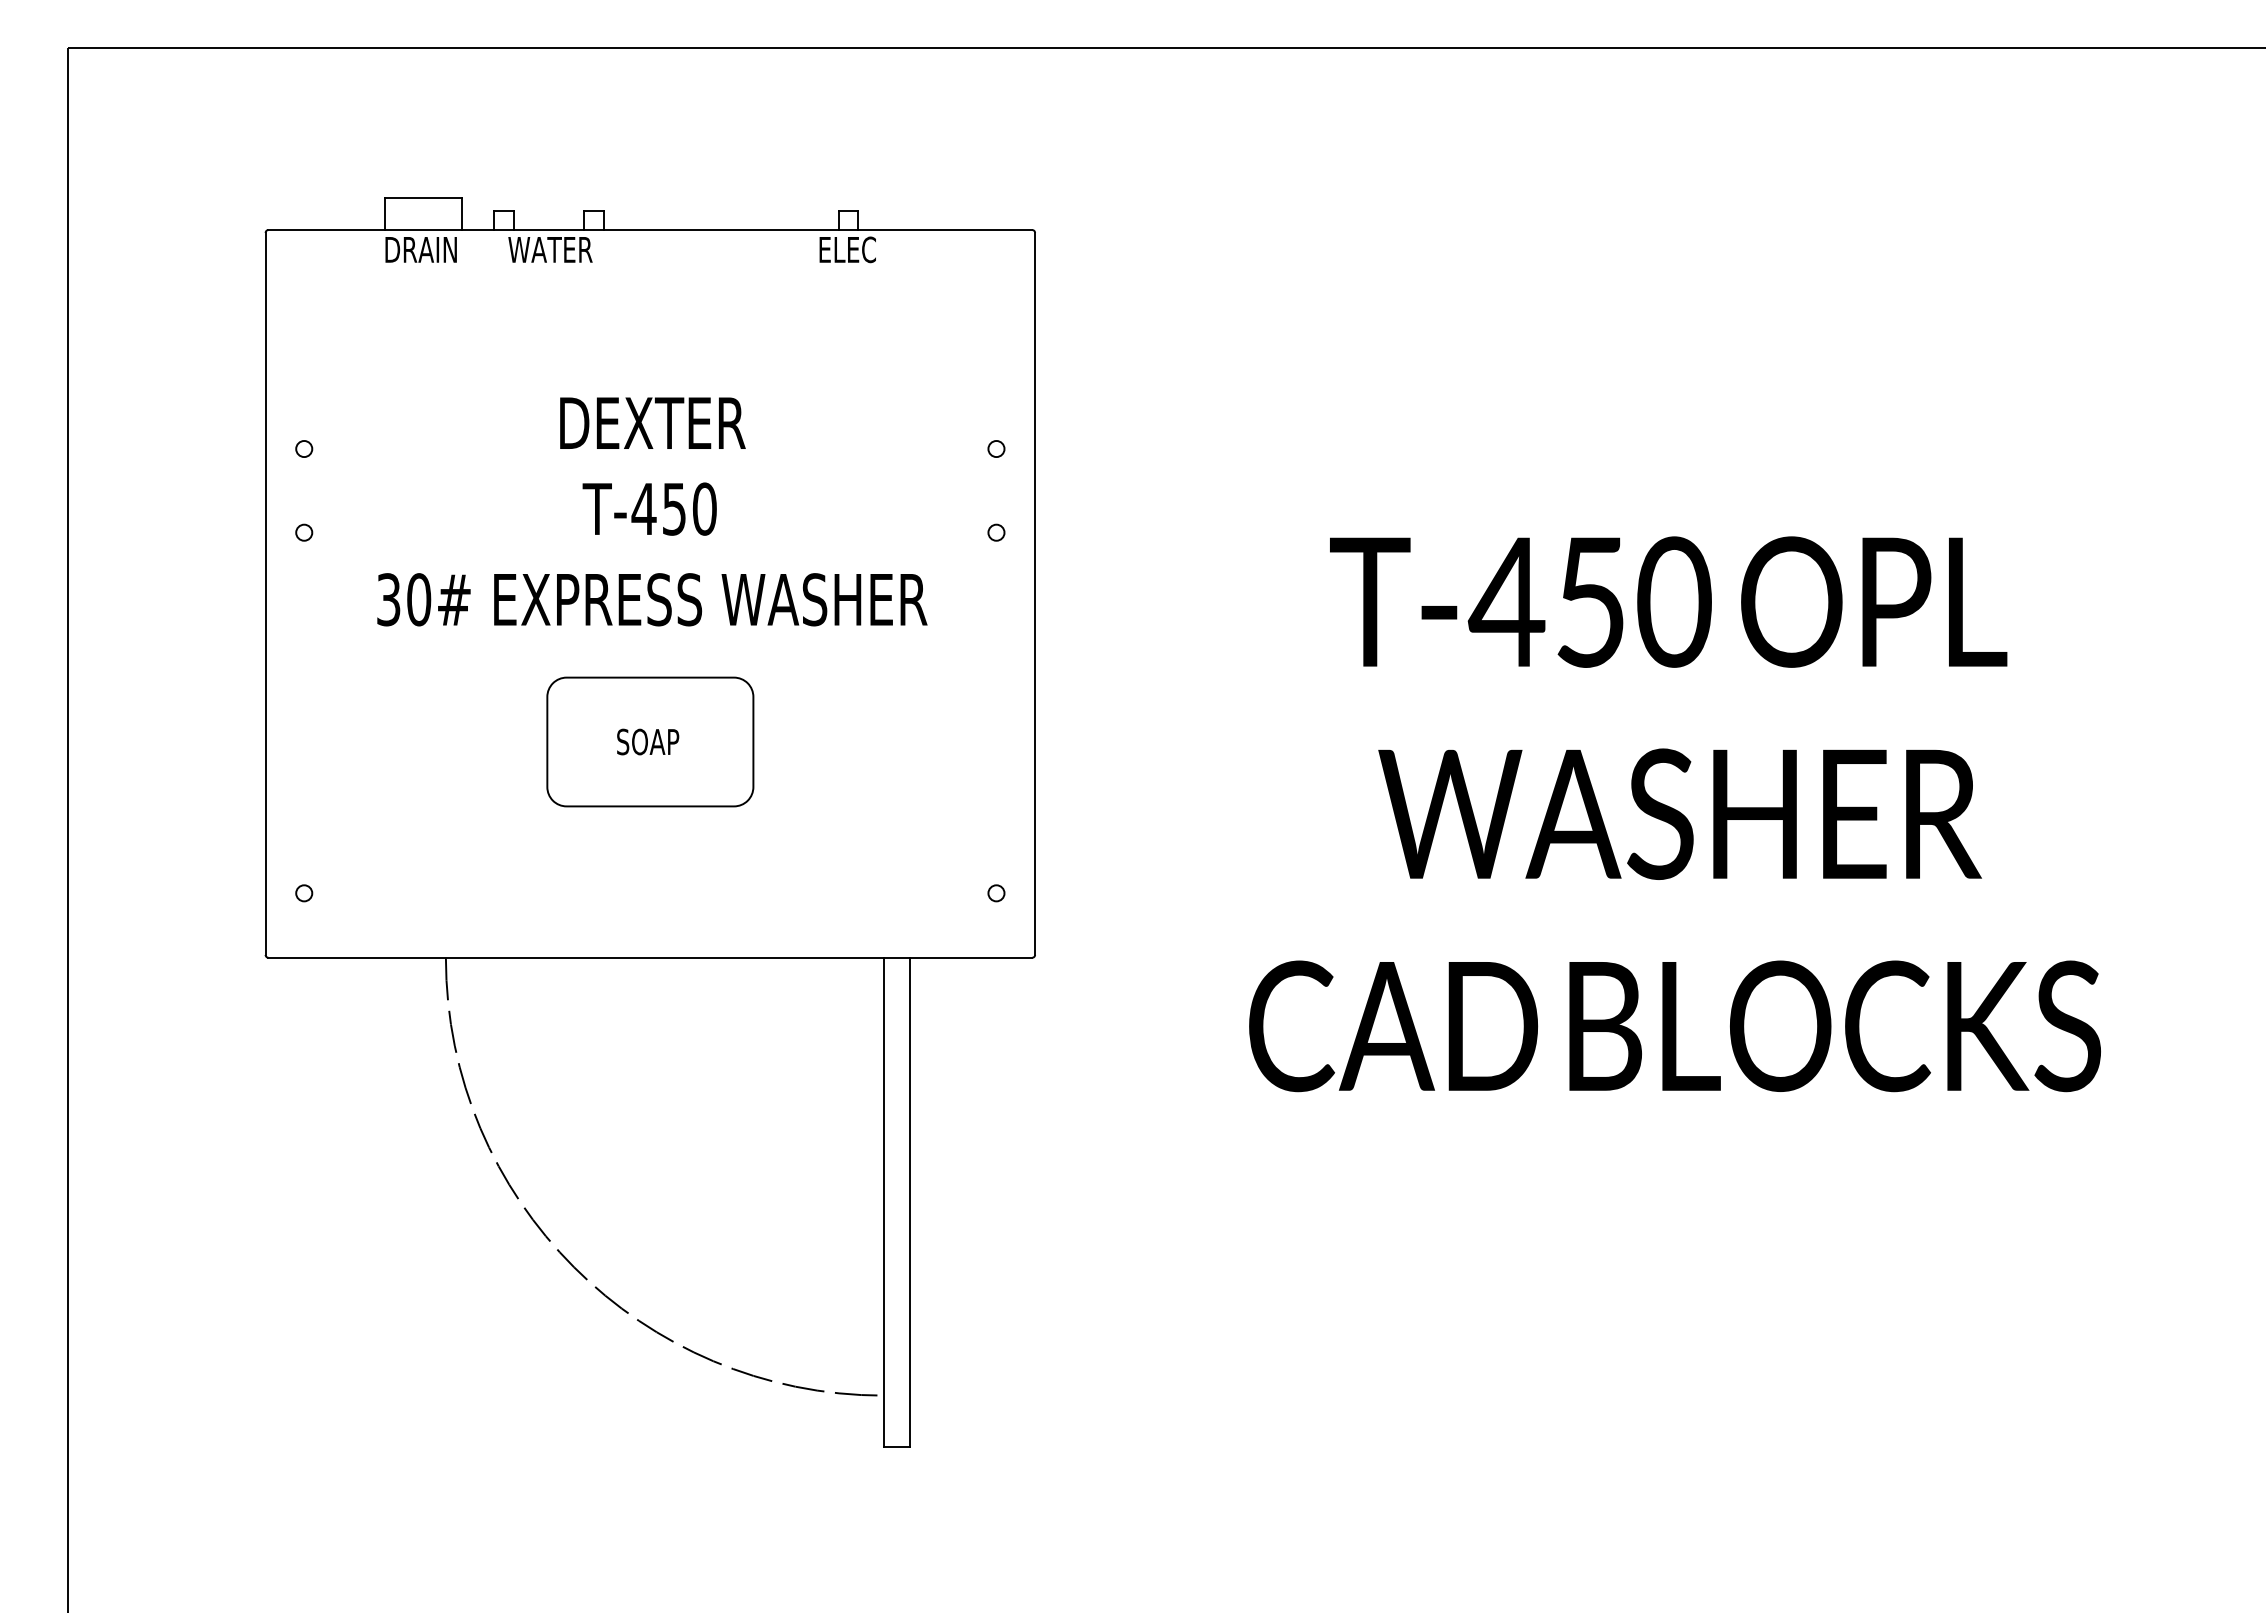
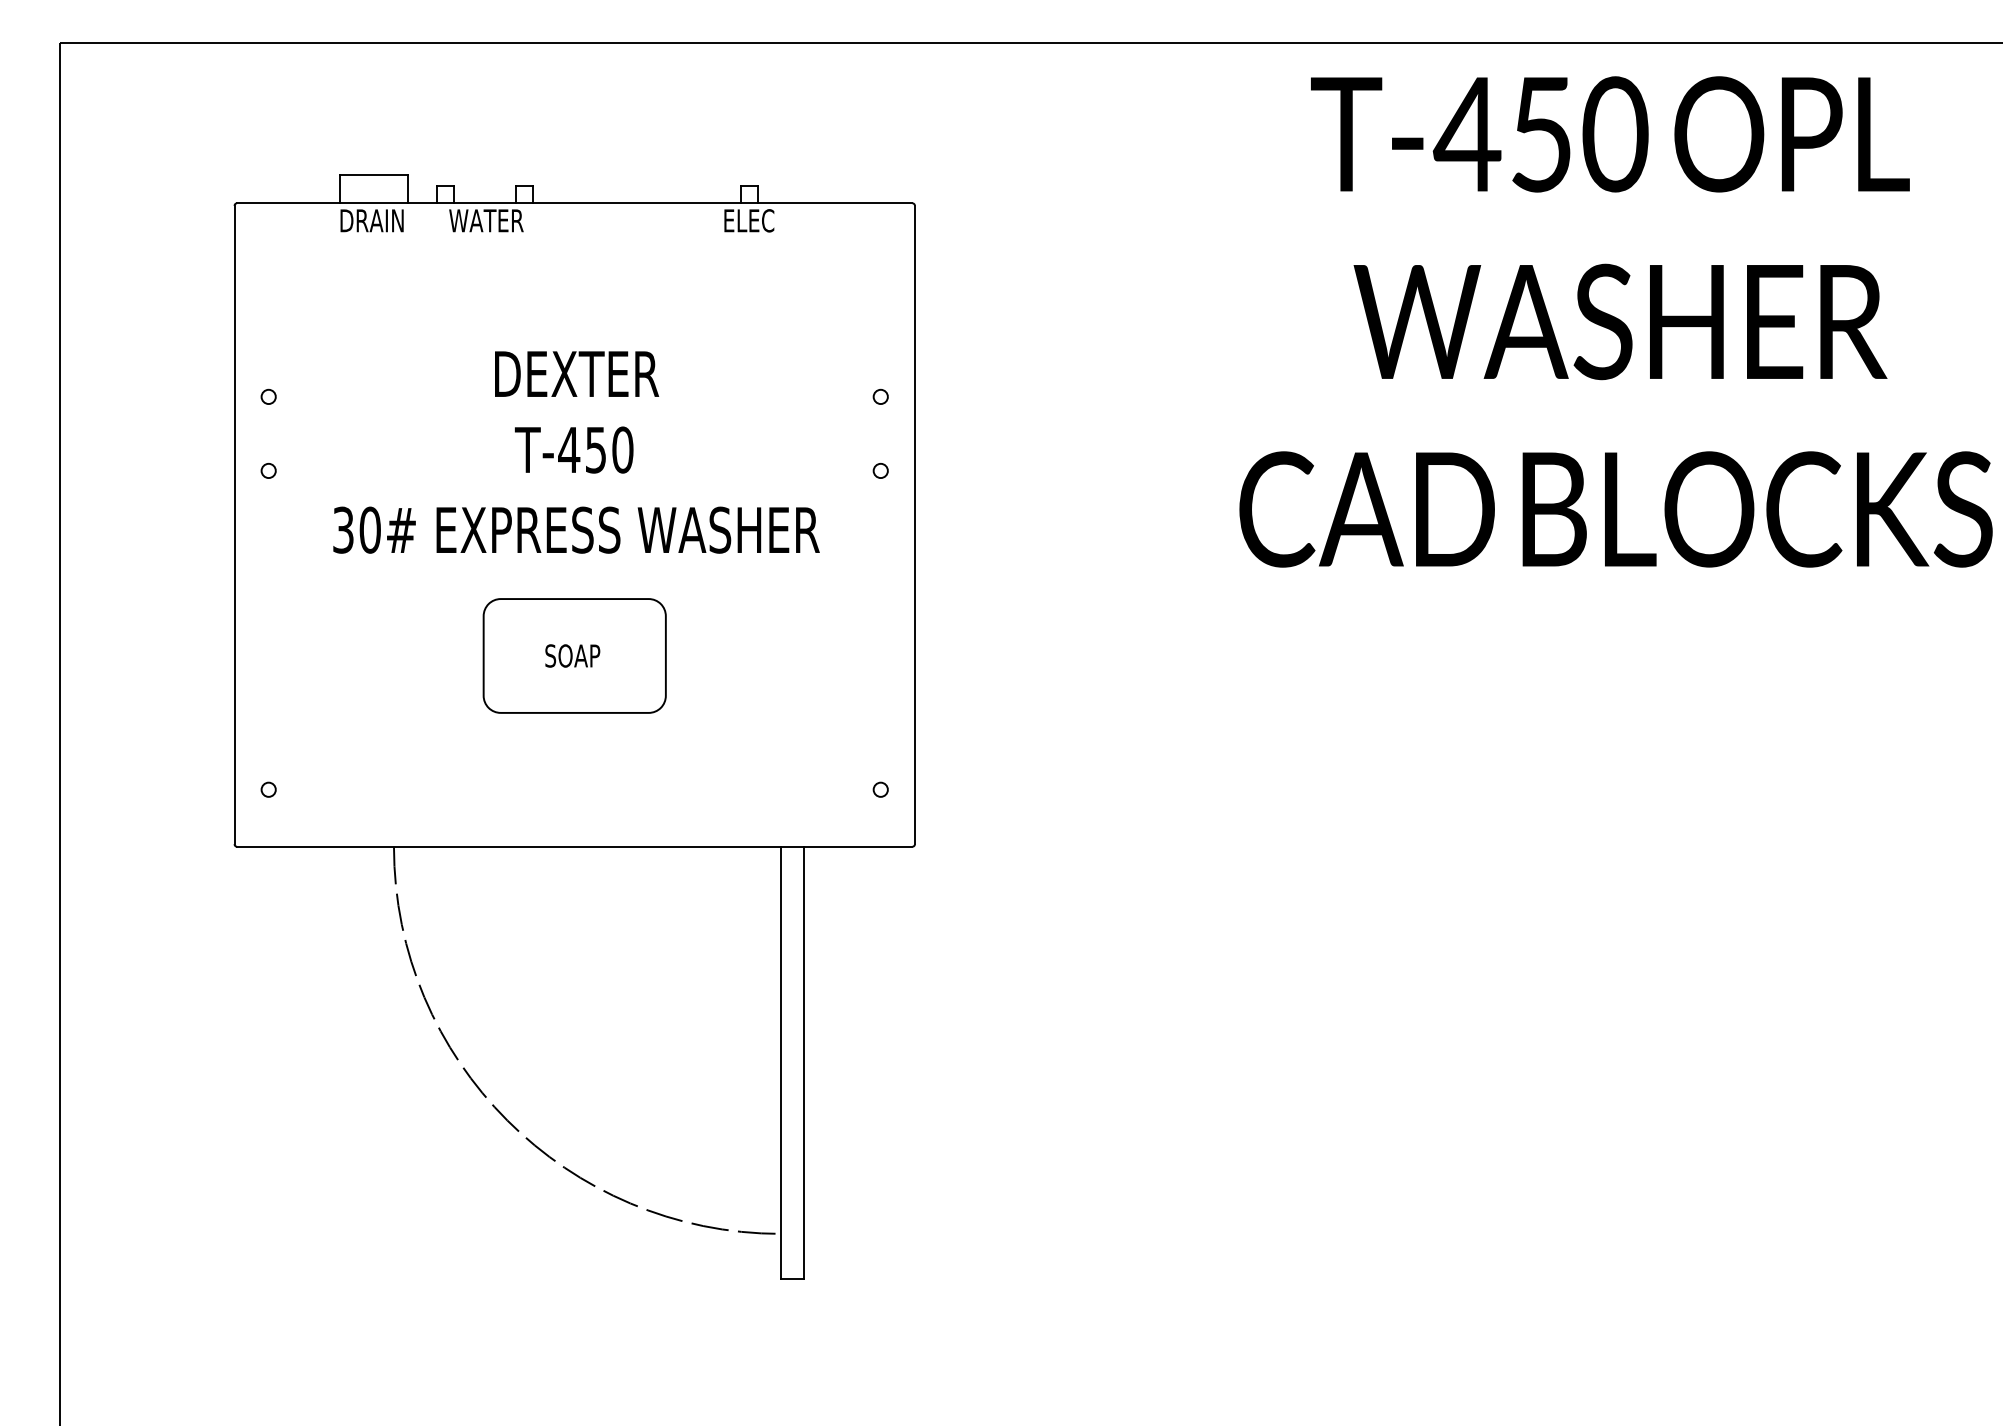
text: (1674, 814) -> (1615, 322), moved

